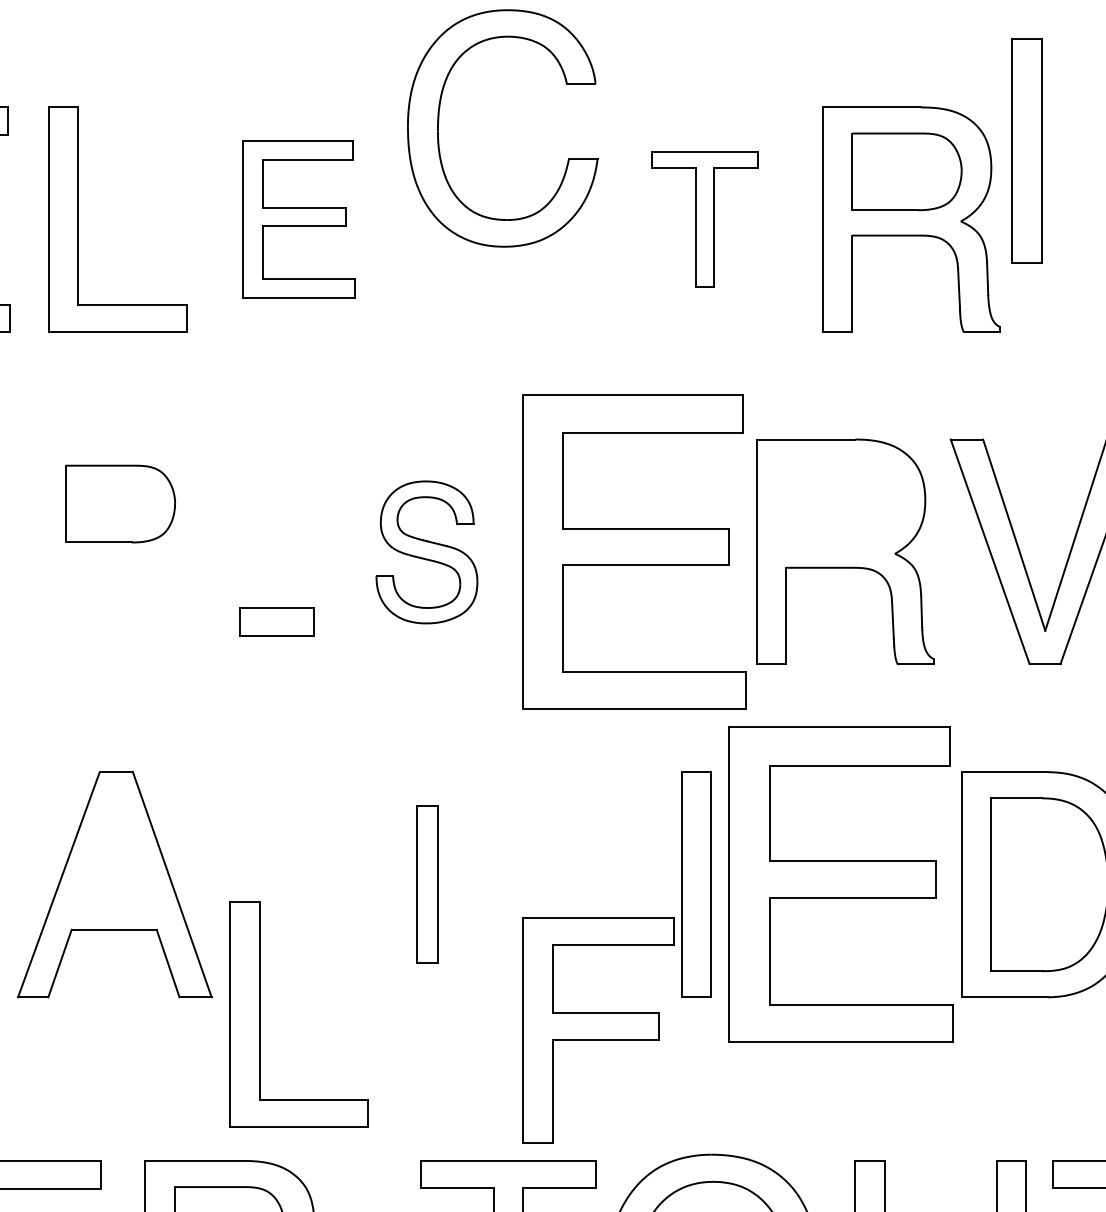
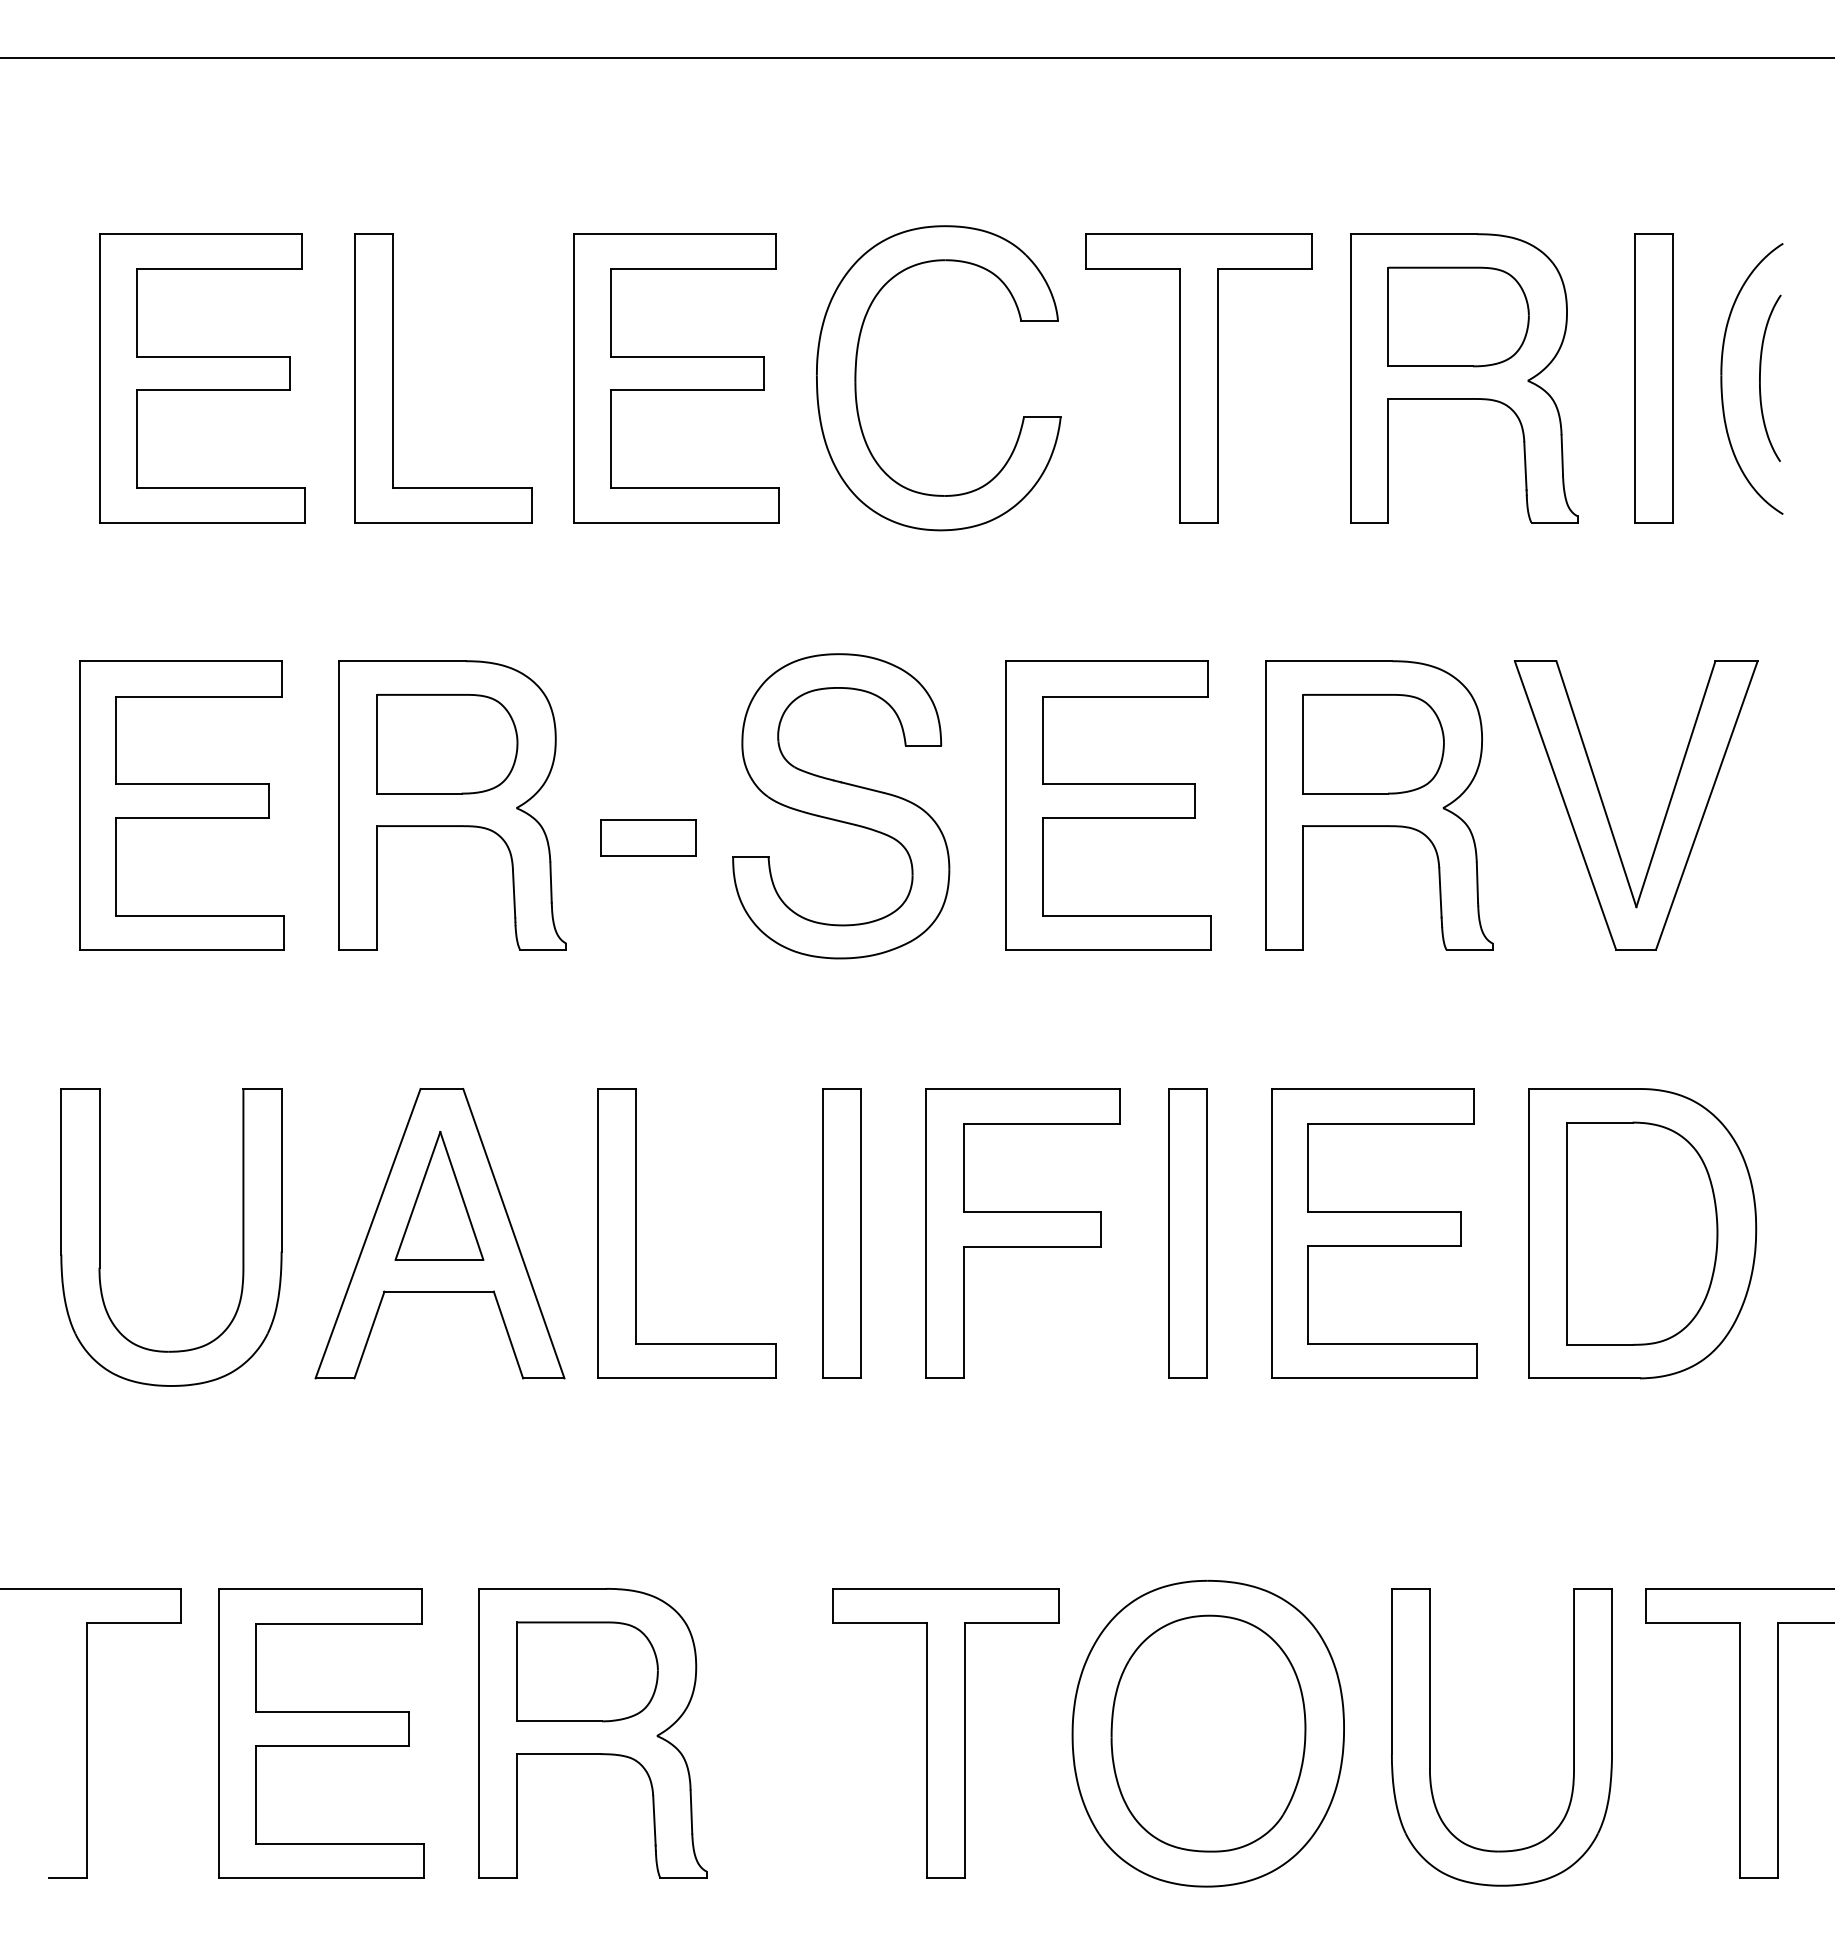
part: (438, 128) -> (856, 378), moved
part: (1026, 151) -> (1653, 378), moved
part: (298, 219) -> (676, 378), size x1.43
part: (704, 219) -> (1198, 378), size x1.67
part: (840, 504) -> (1373, 744), added
part: (124, 551) -> (452, 805), added
part: (634, 551) -> (1108, 805), size x0.71
part: (427, 552) -> (841, 806), size x1.67
part: (277, 621) -> (648, 837), moved
part: (114, 855) -> (439, 1195), added
part: (427, 884) -> (841, 1233), size x1.43
part: (841, 884) -> (1374, 1233), size x0.71
part: (259, 1014) -> (636, 1233), moved
part: (598, 1030) -> (1022, 1233), moved

